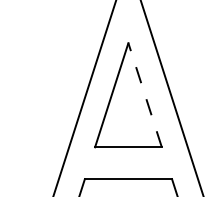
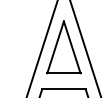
line: (145, 93) -> (72, 46), dashed -> solid

